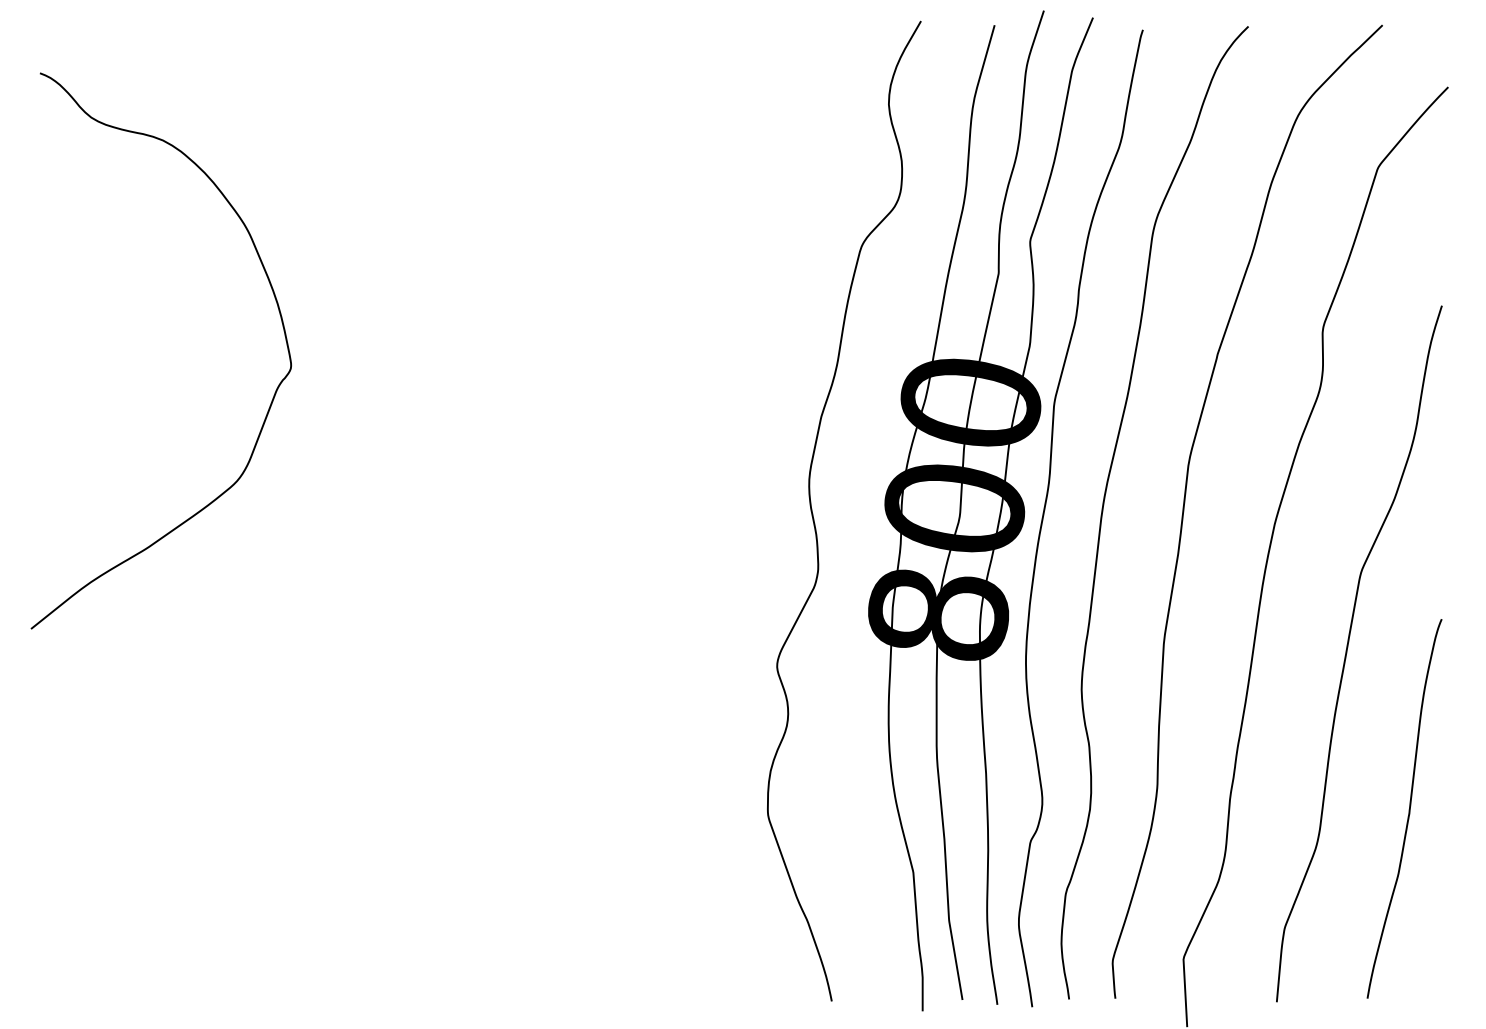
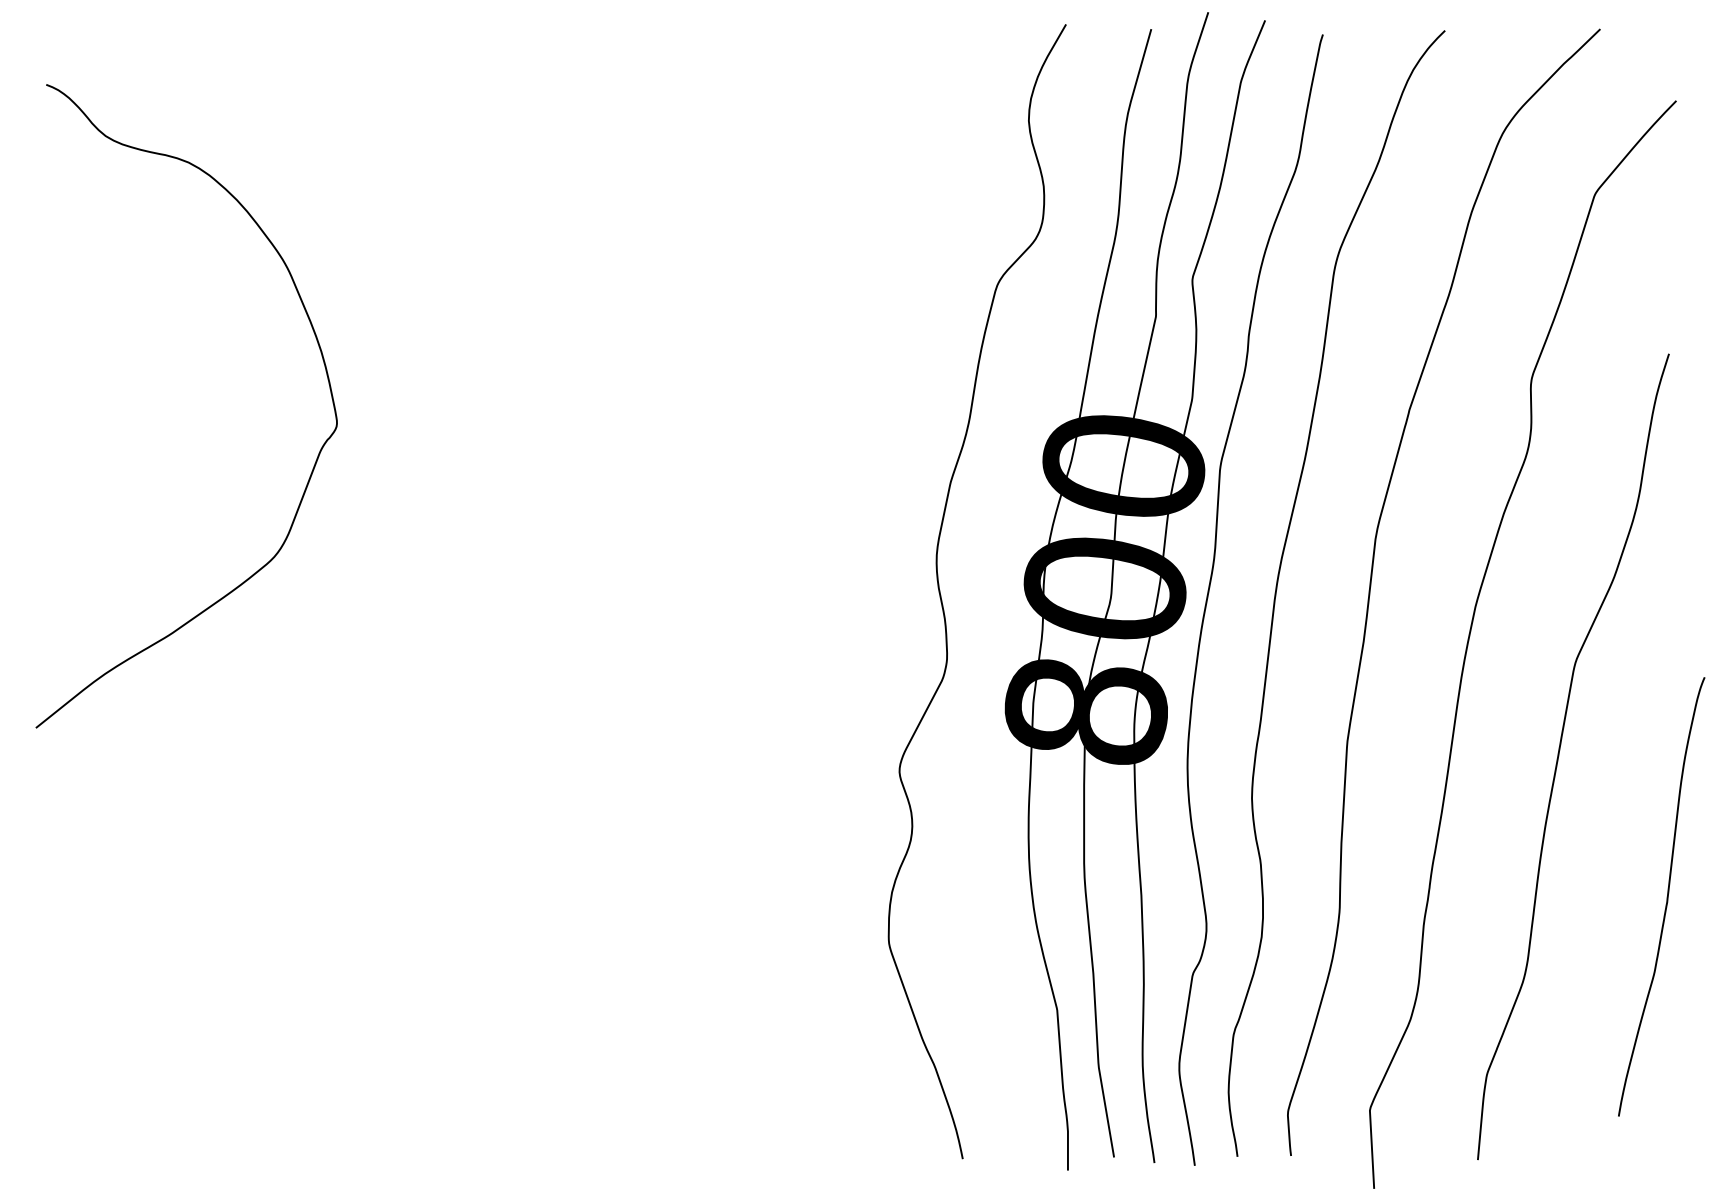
curve: (1408, 809) -> (1666, 897), moved

